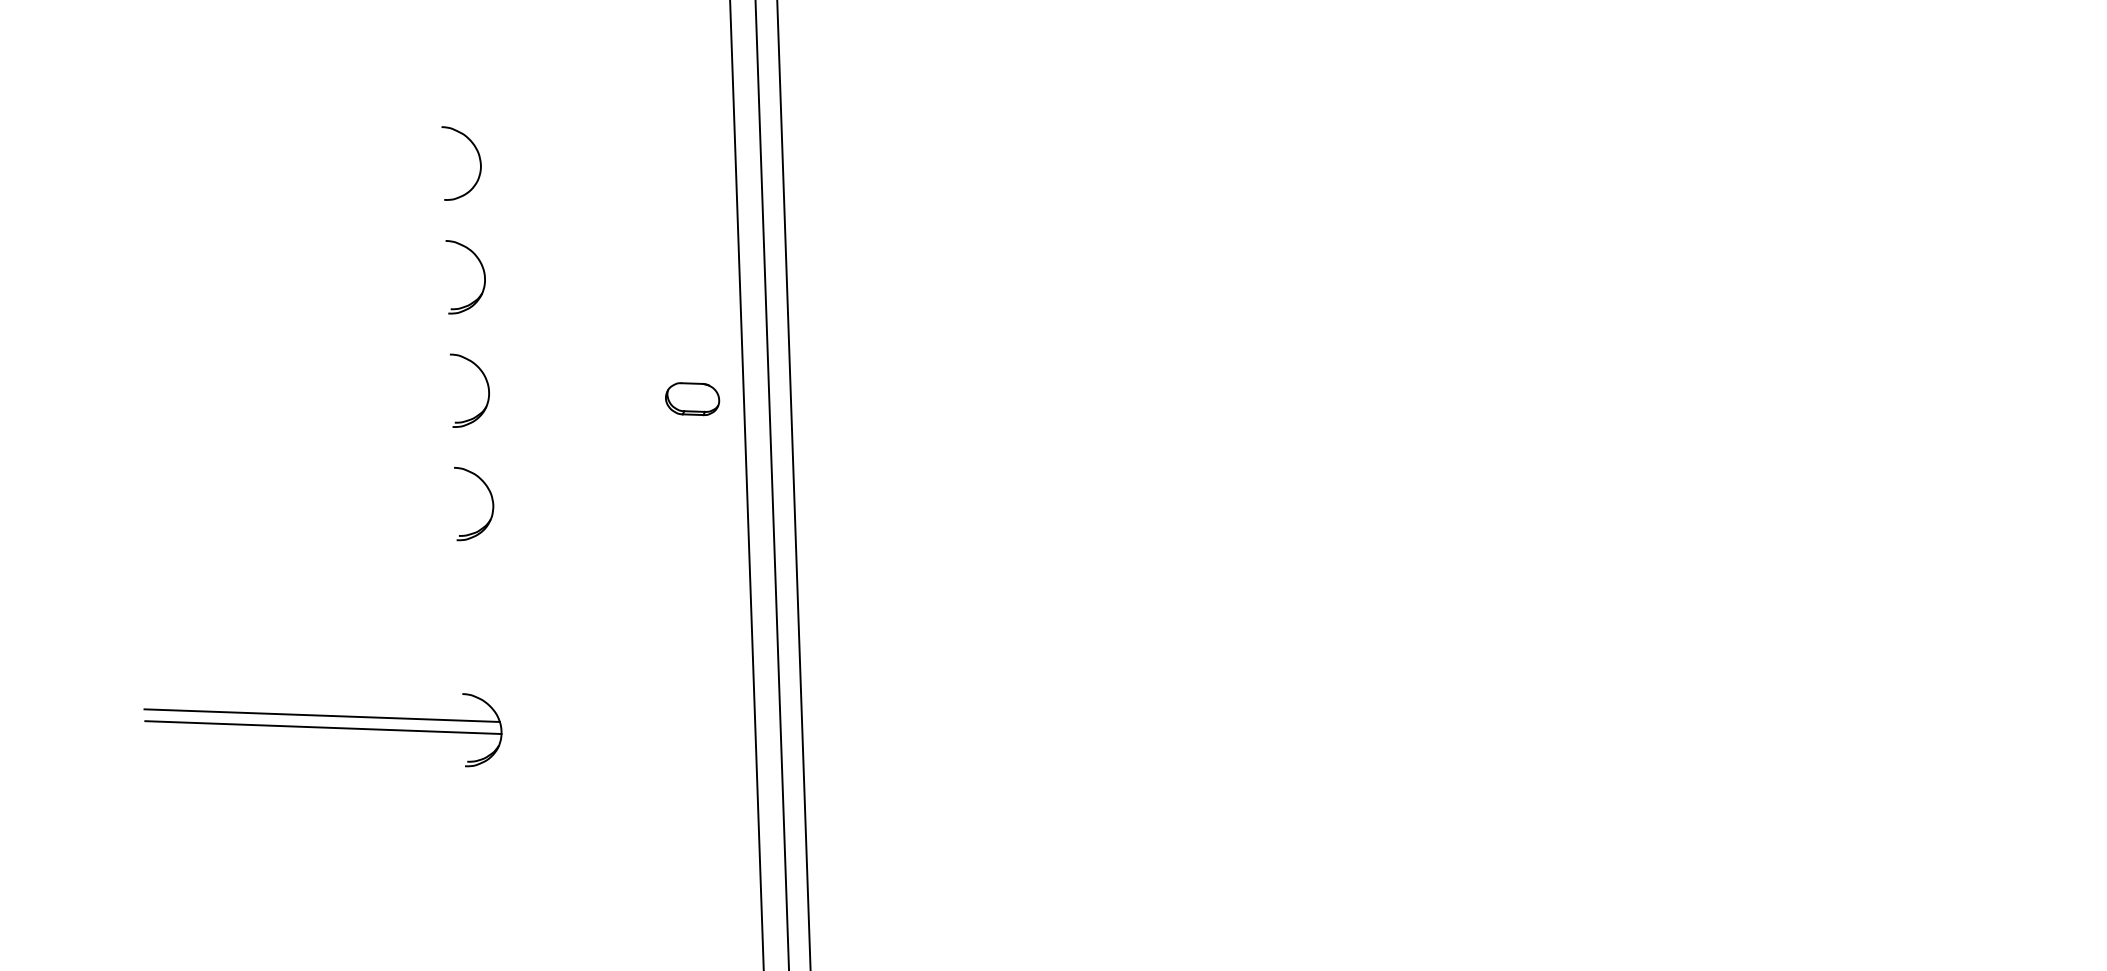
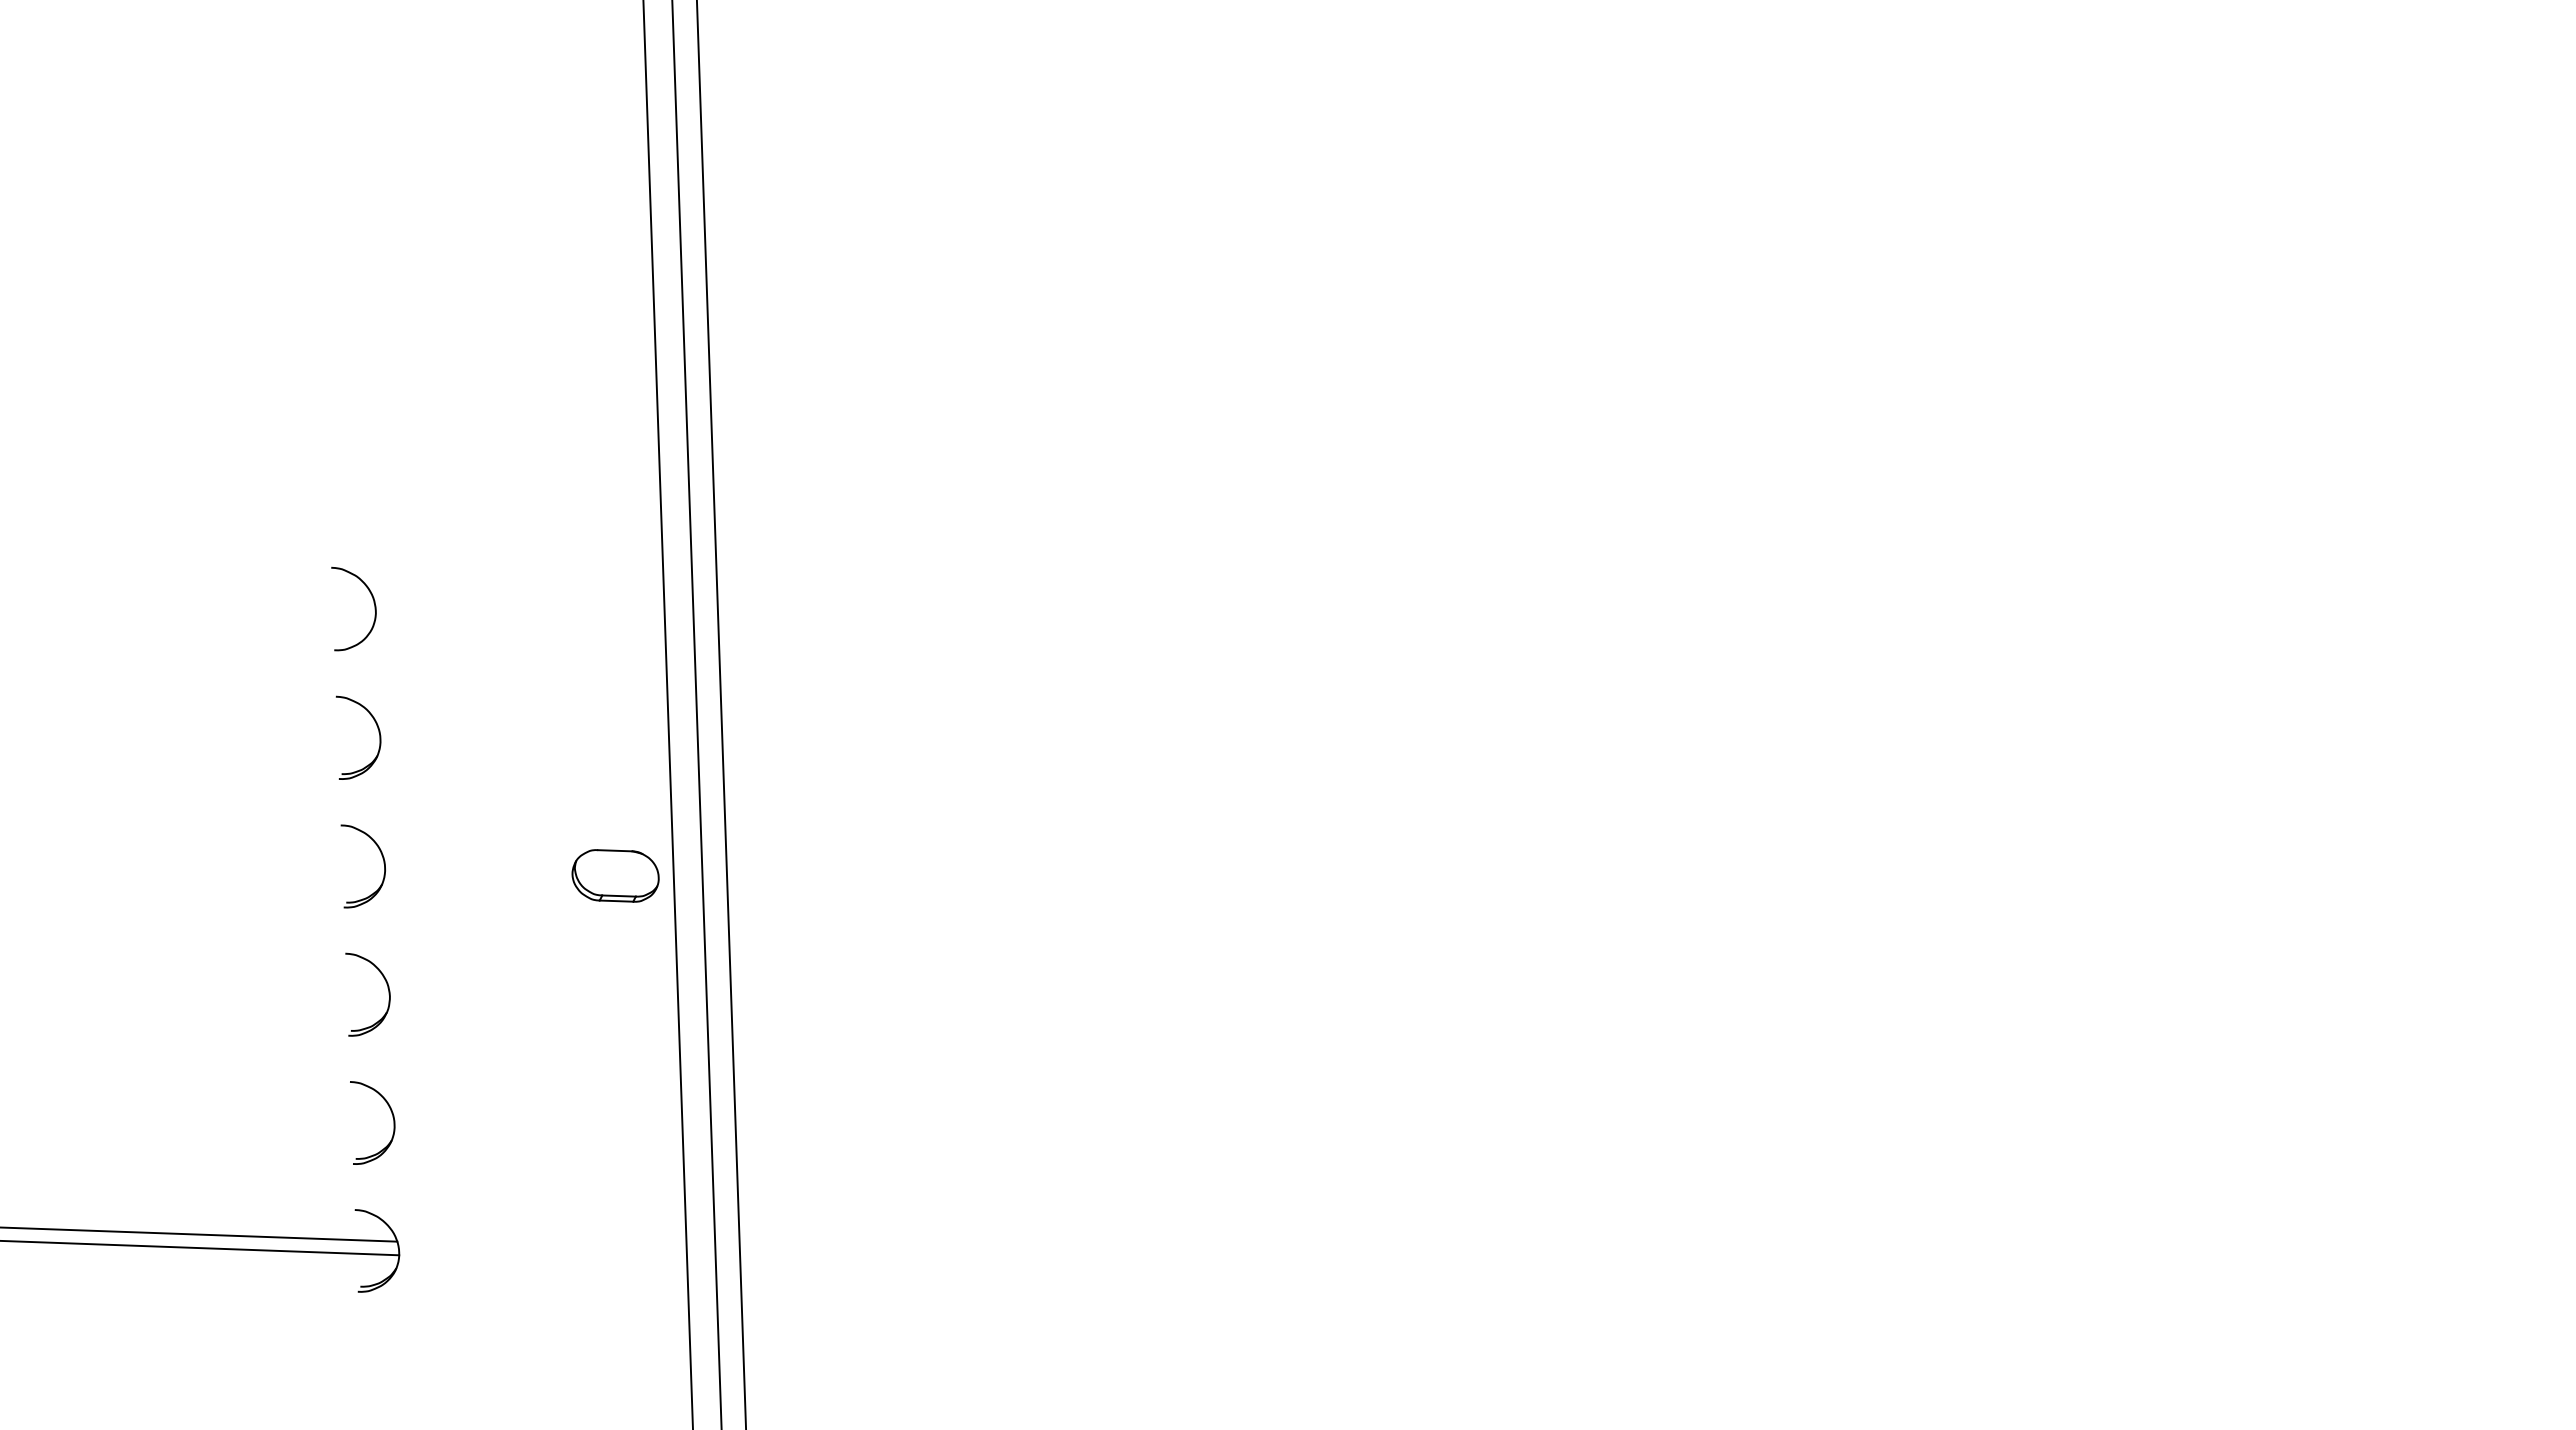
part: (692, 398) -> (615, 875), size x1.43
part: (495, 612) -> (392, 1117), added

